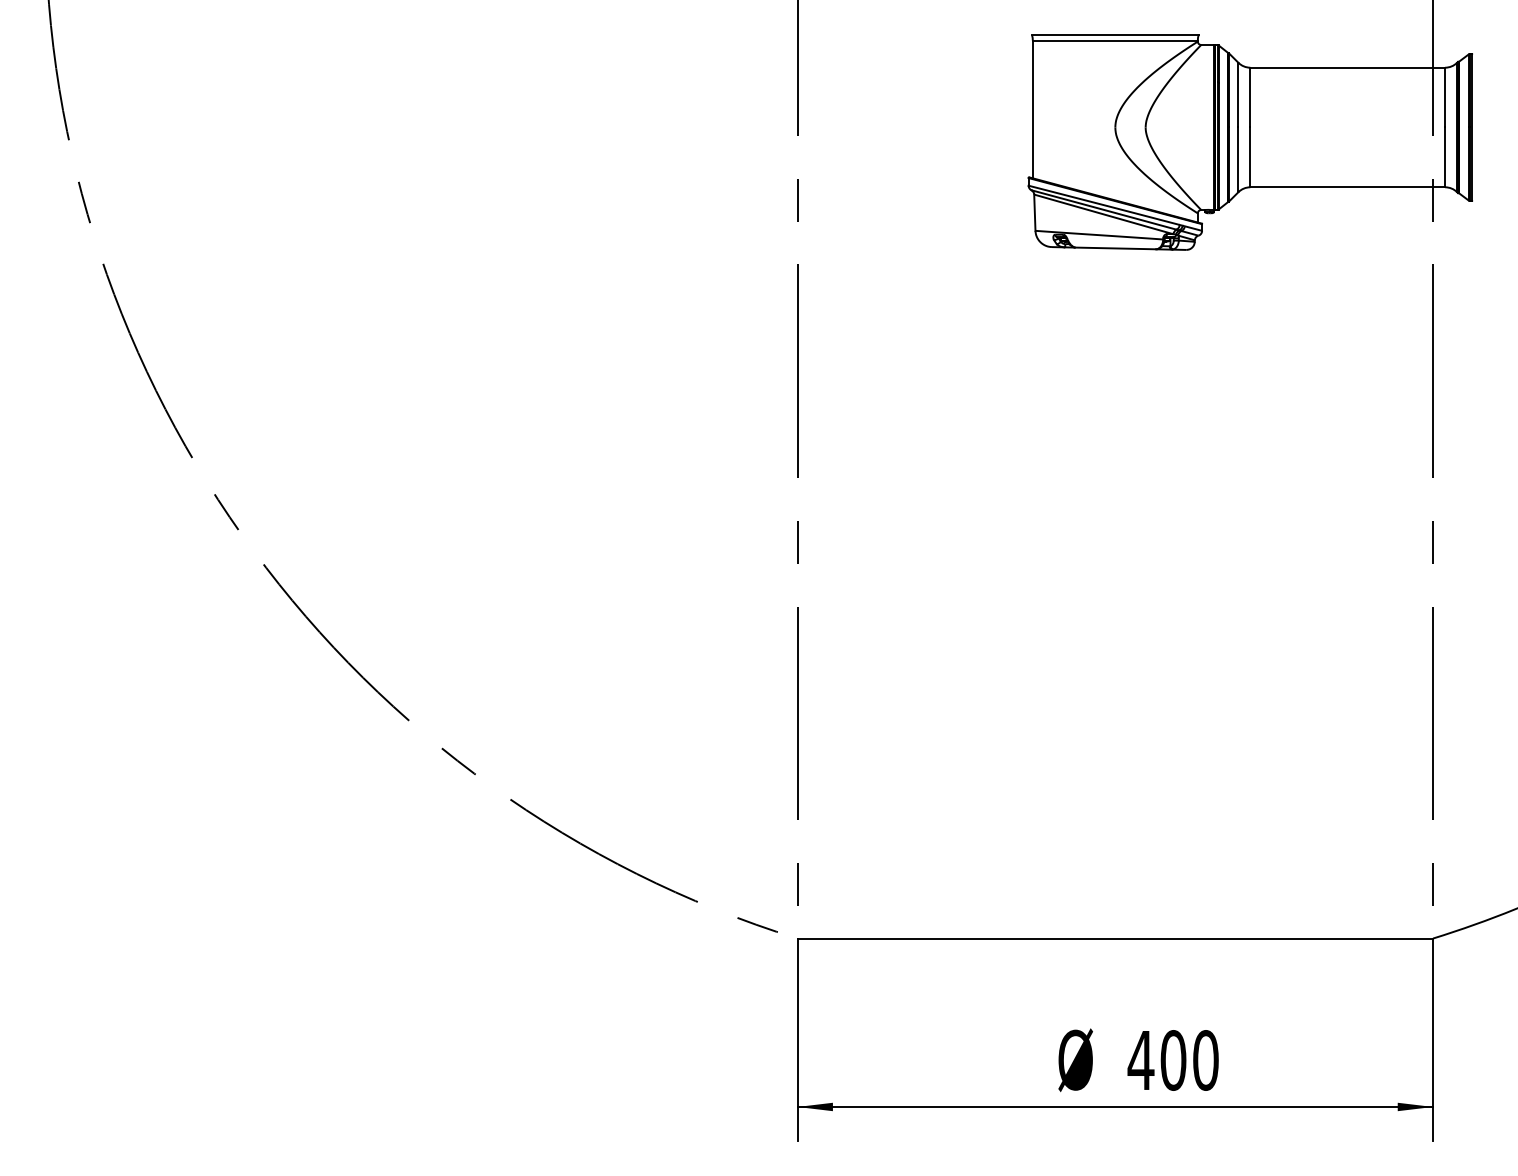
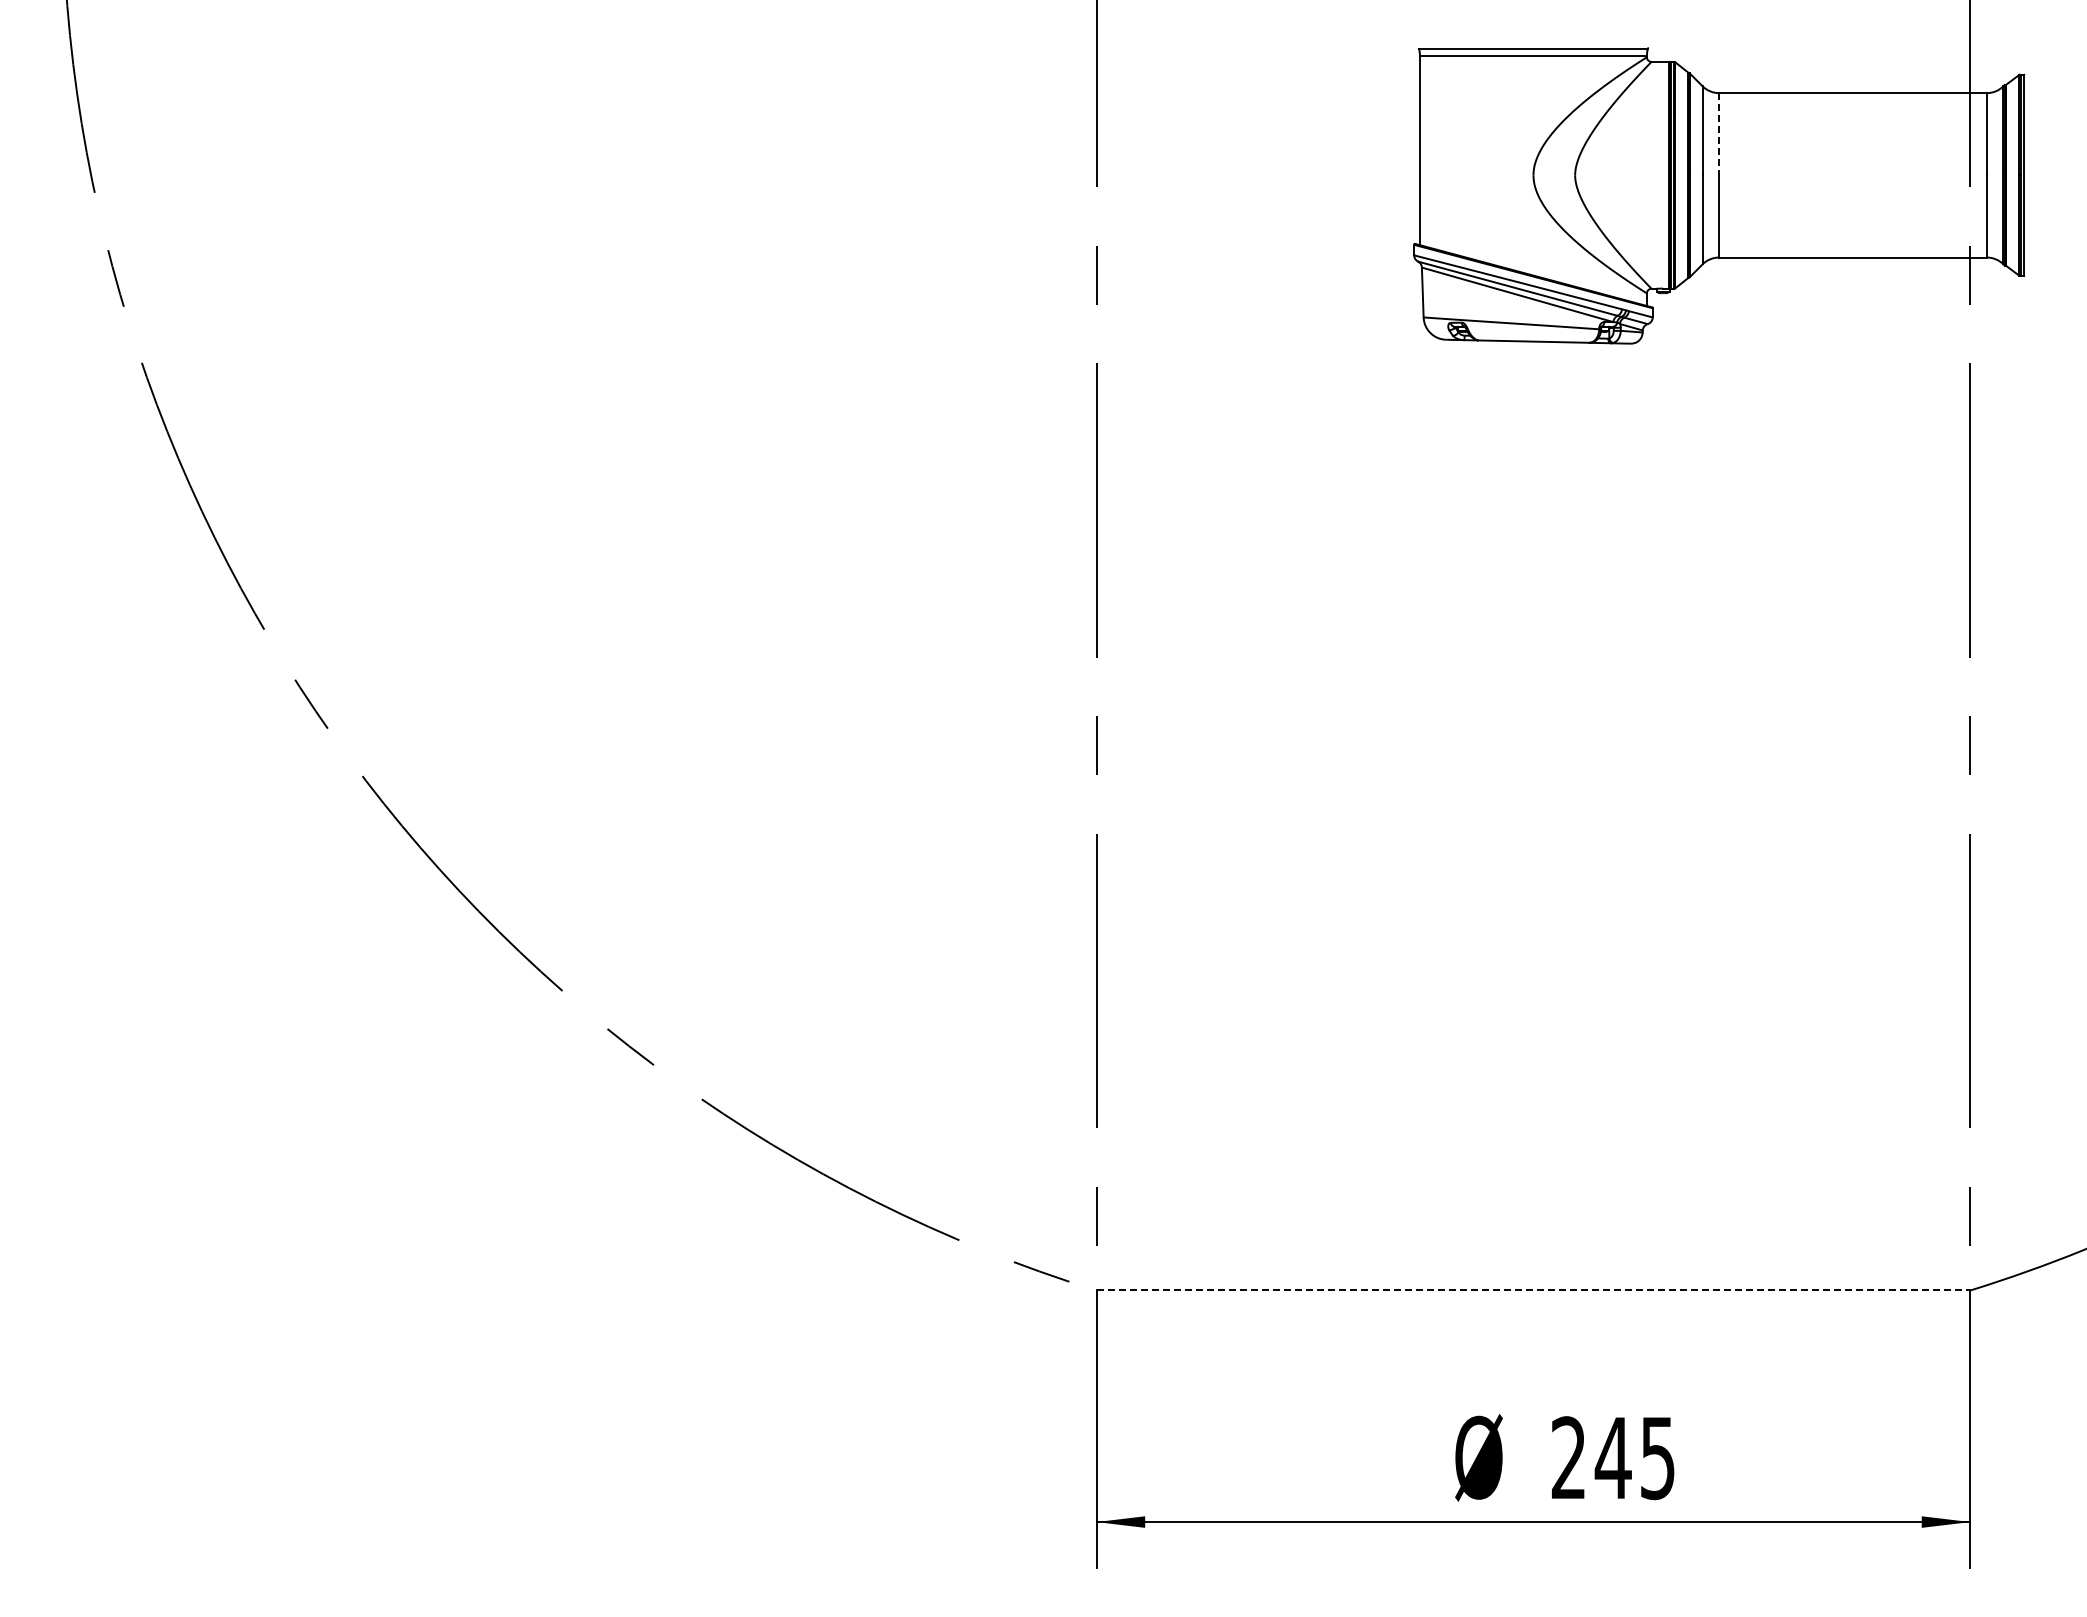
line: (1250, 97) -> (1719, 134), solid -> dashed
line: (1115, 938) -> (1533, 1290), solid -> dashed
text: (1172, 1060) -> (1612, 1458), 400 -> 245

